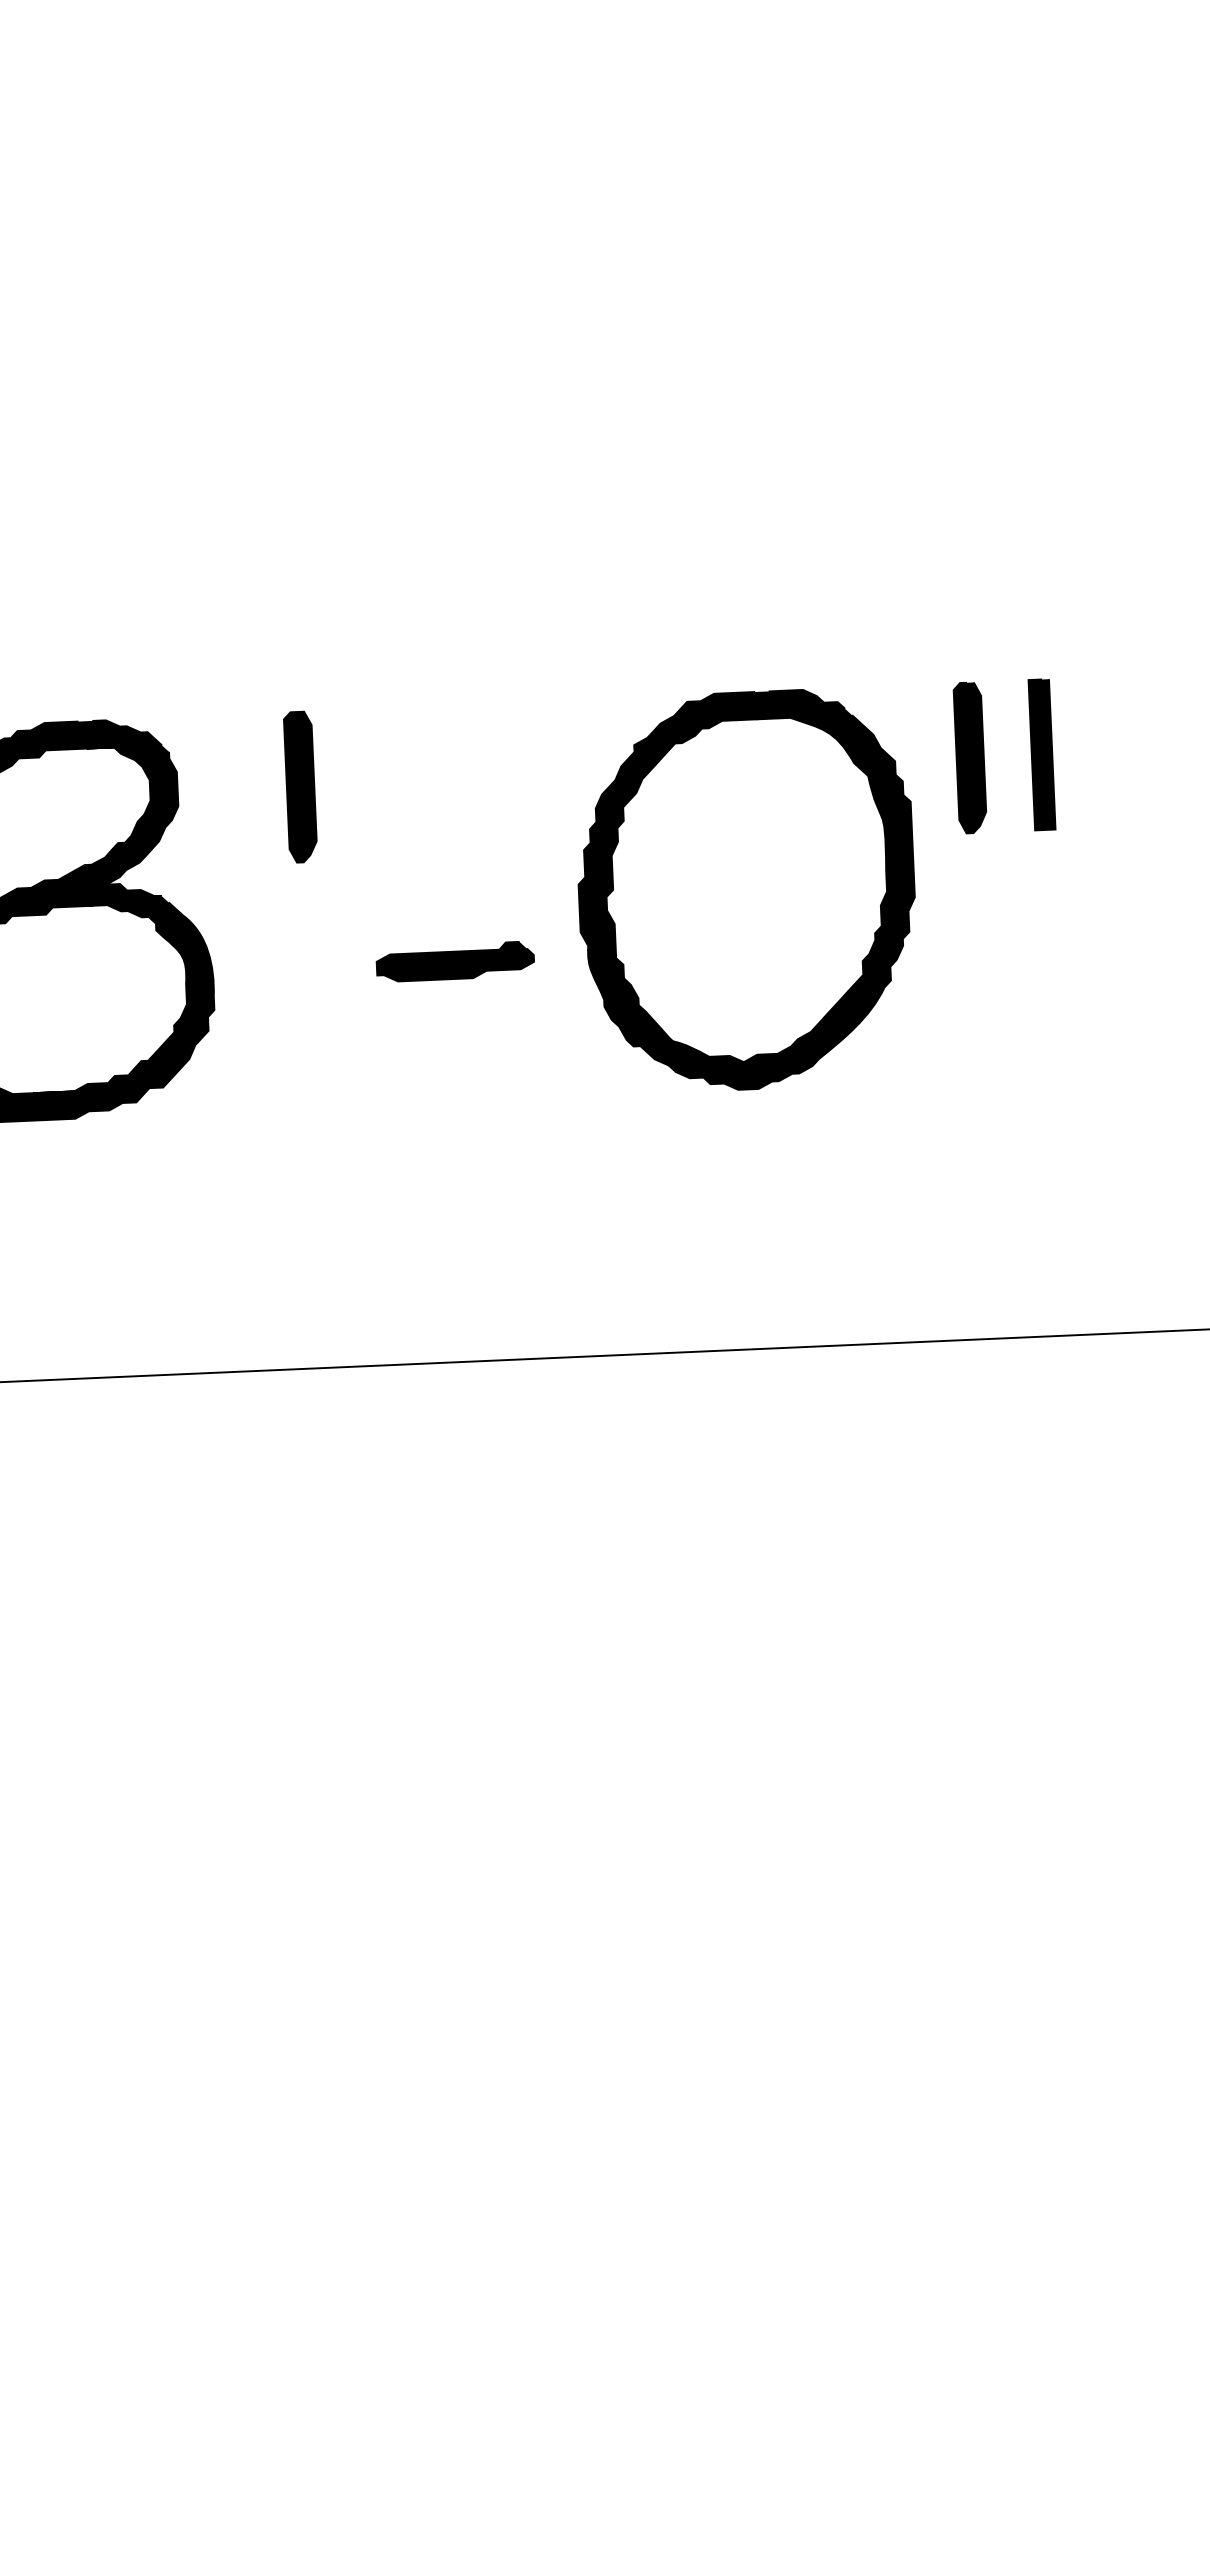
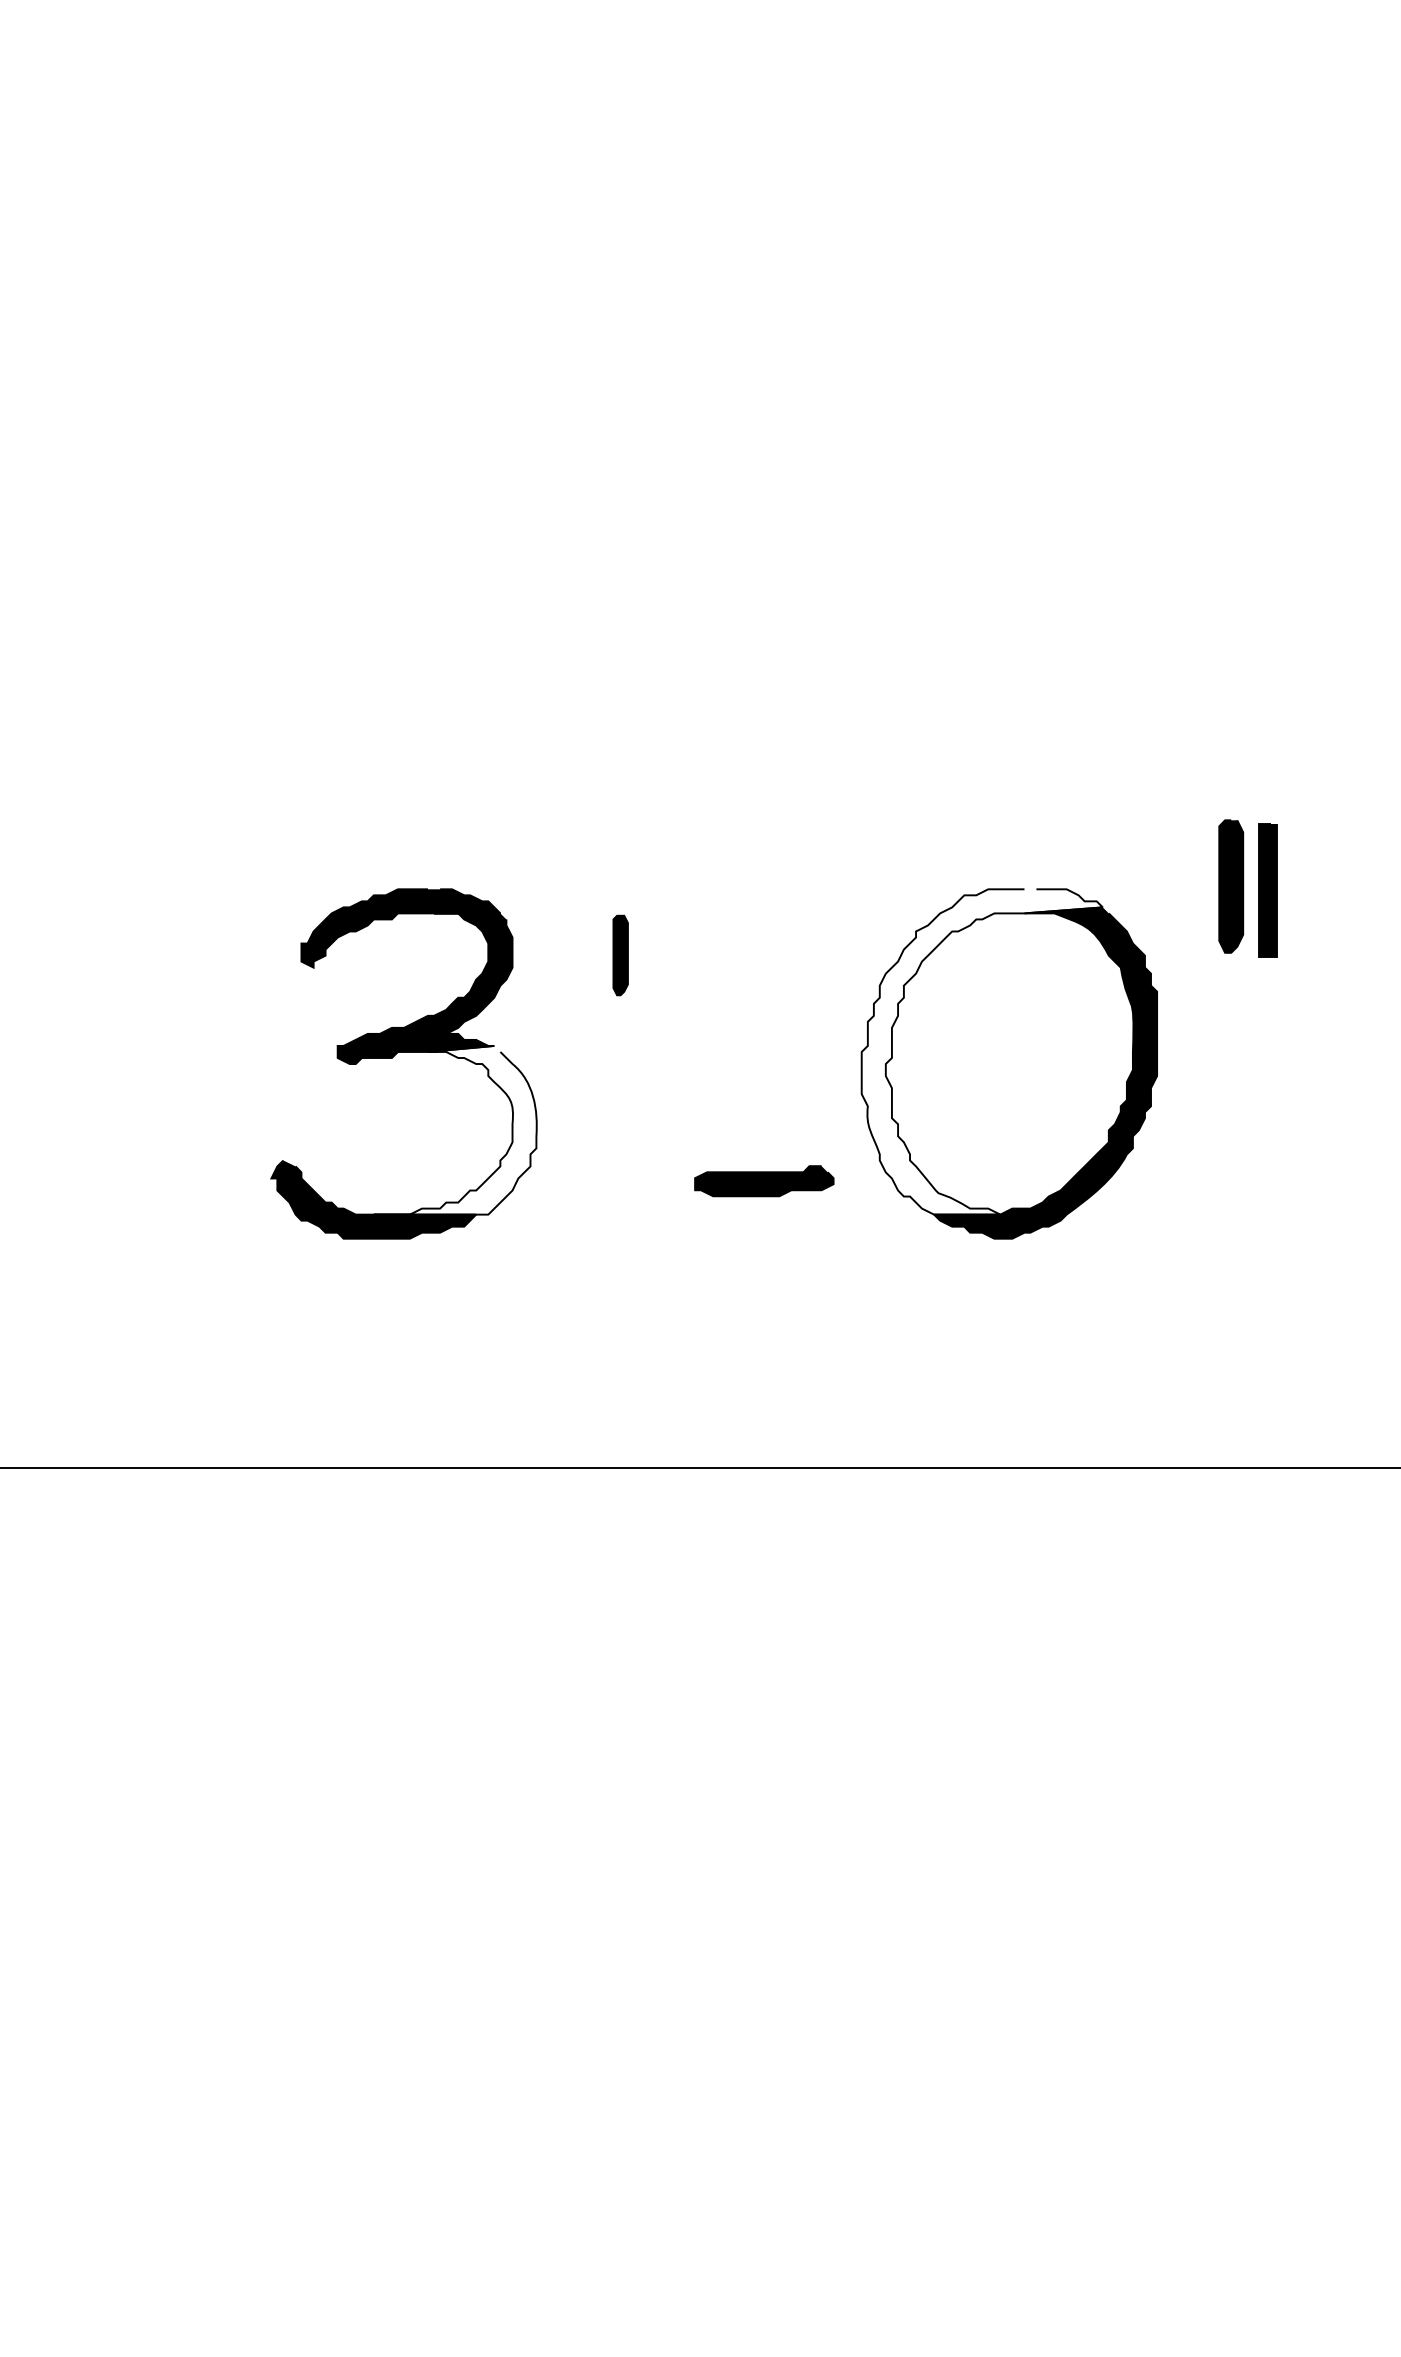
part: (1041, 754) -> (1267, 890), moved
part: (970, 757) -> (1231, 886), moved
part: (300, 787) -> (620, 955), size x0.6
fill: (714, 878) -> (981, 1051), removed
part: (455, 962) -> (764, 1181), moved
fill: (120, 992) -> (454, 1129), removed

